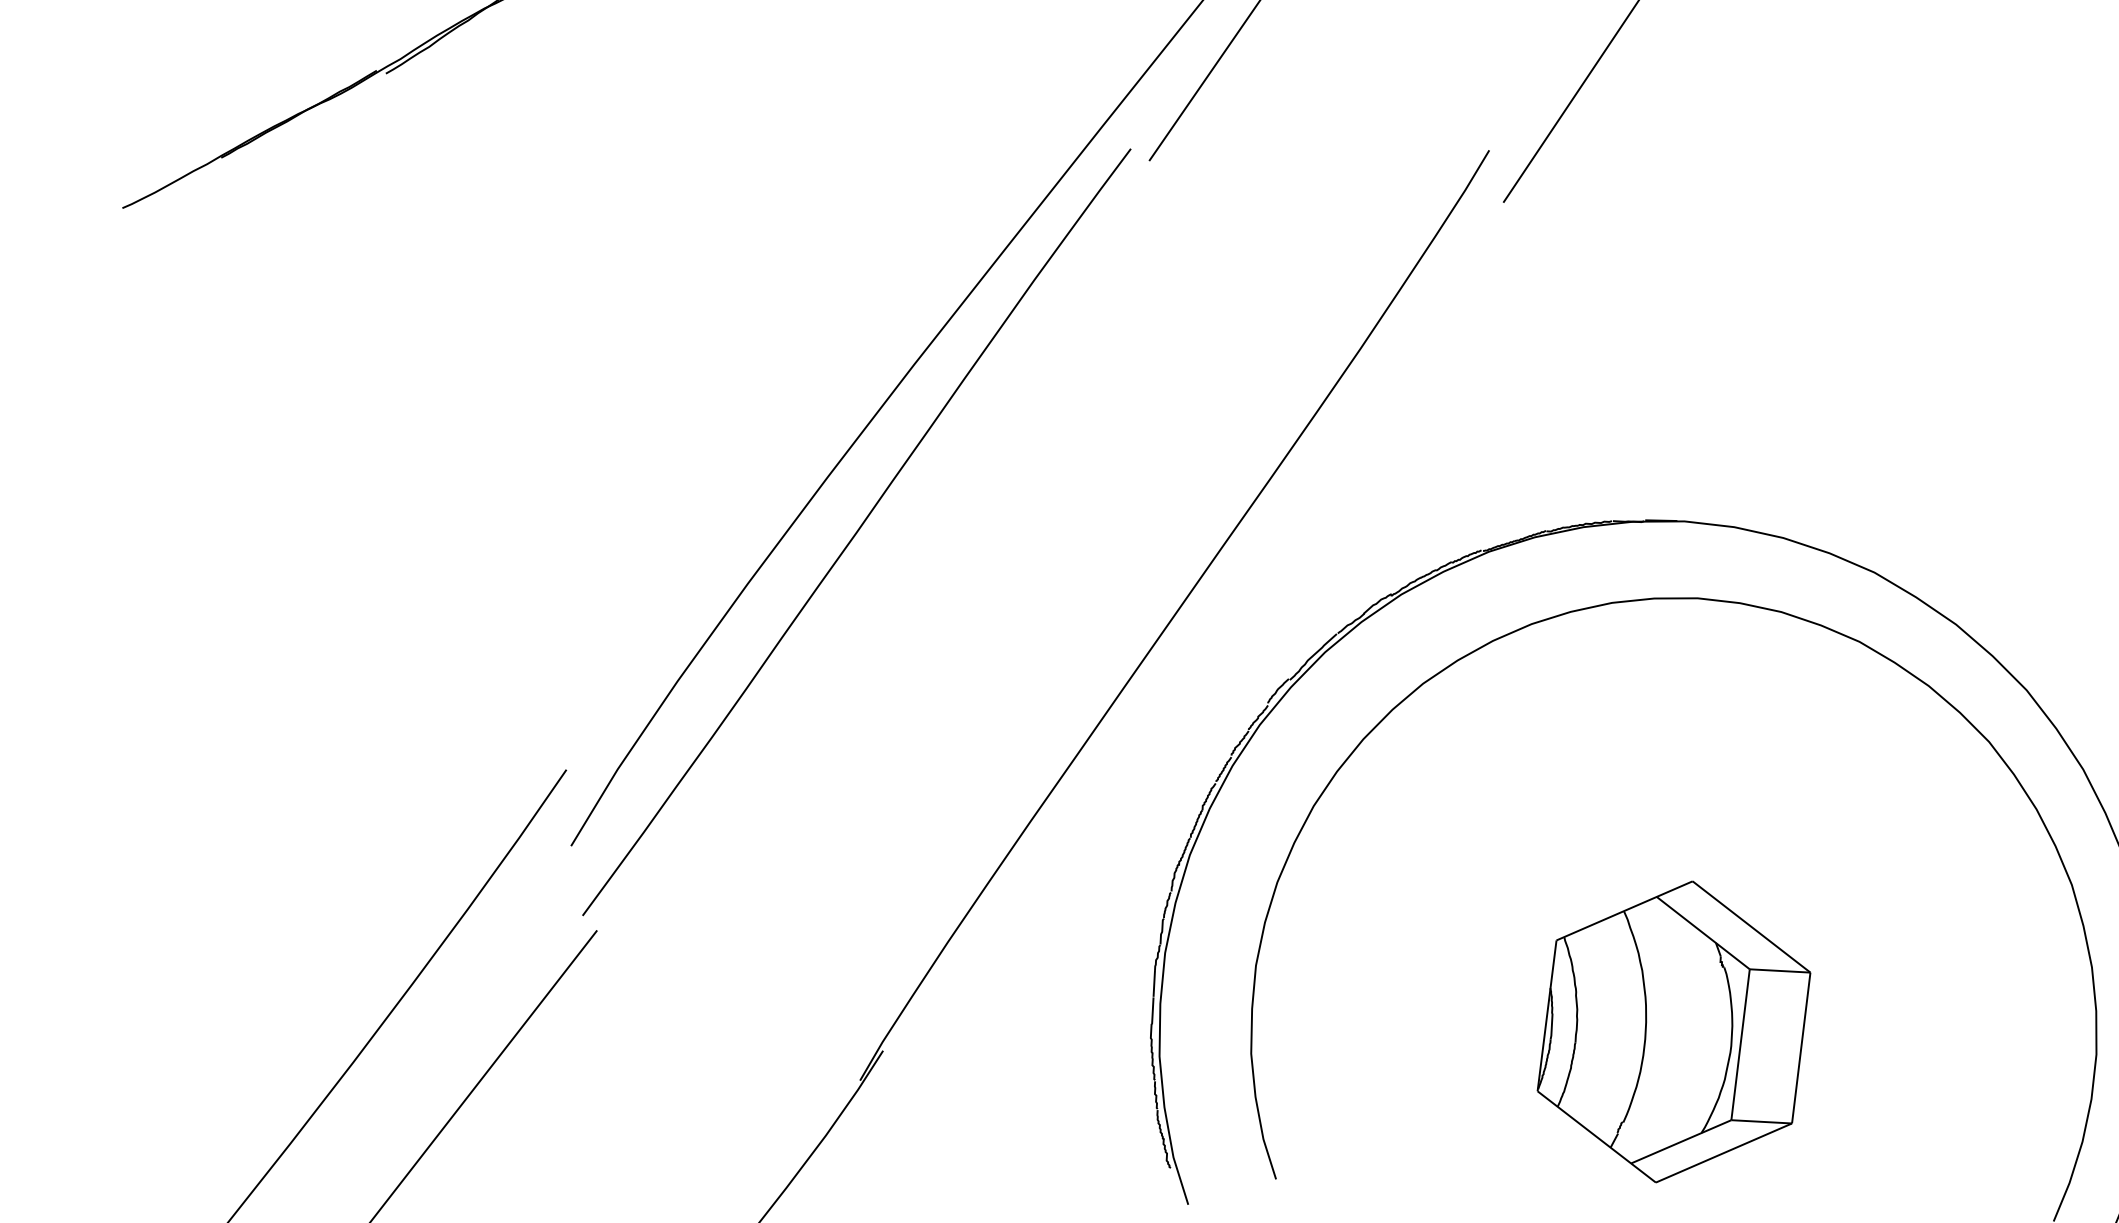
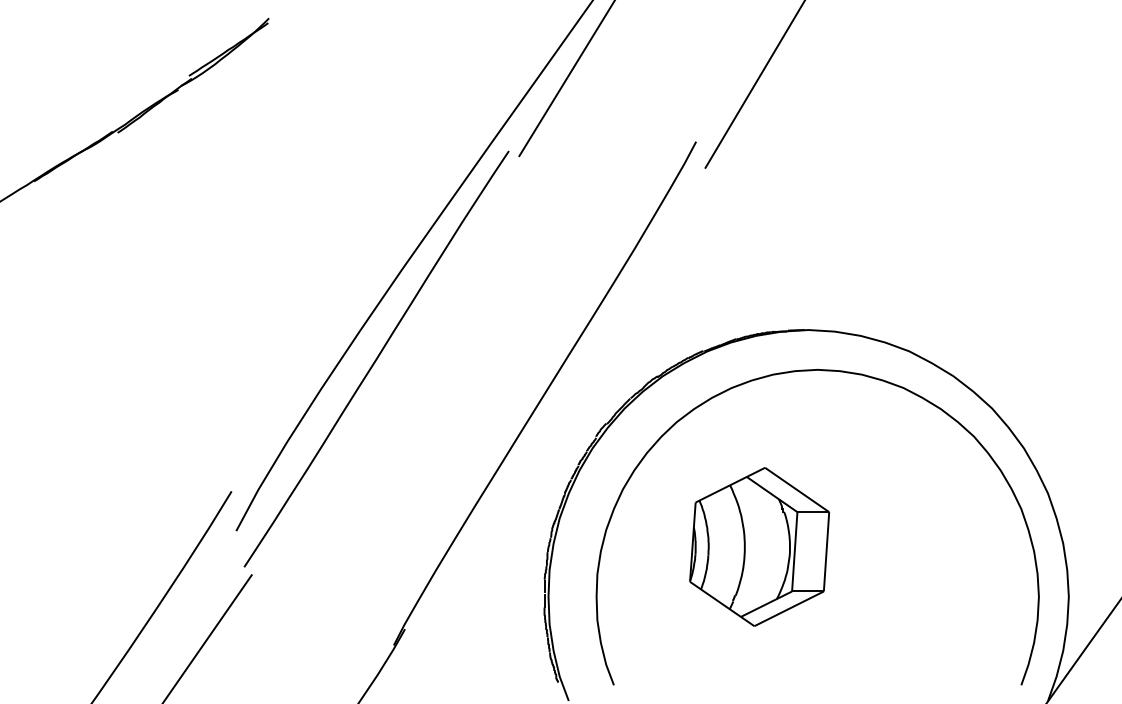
part: (1673, 1030) -> (759, 546), moved

